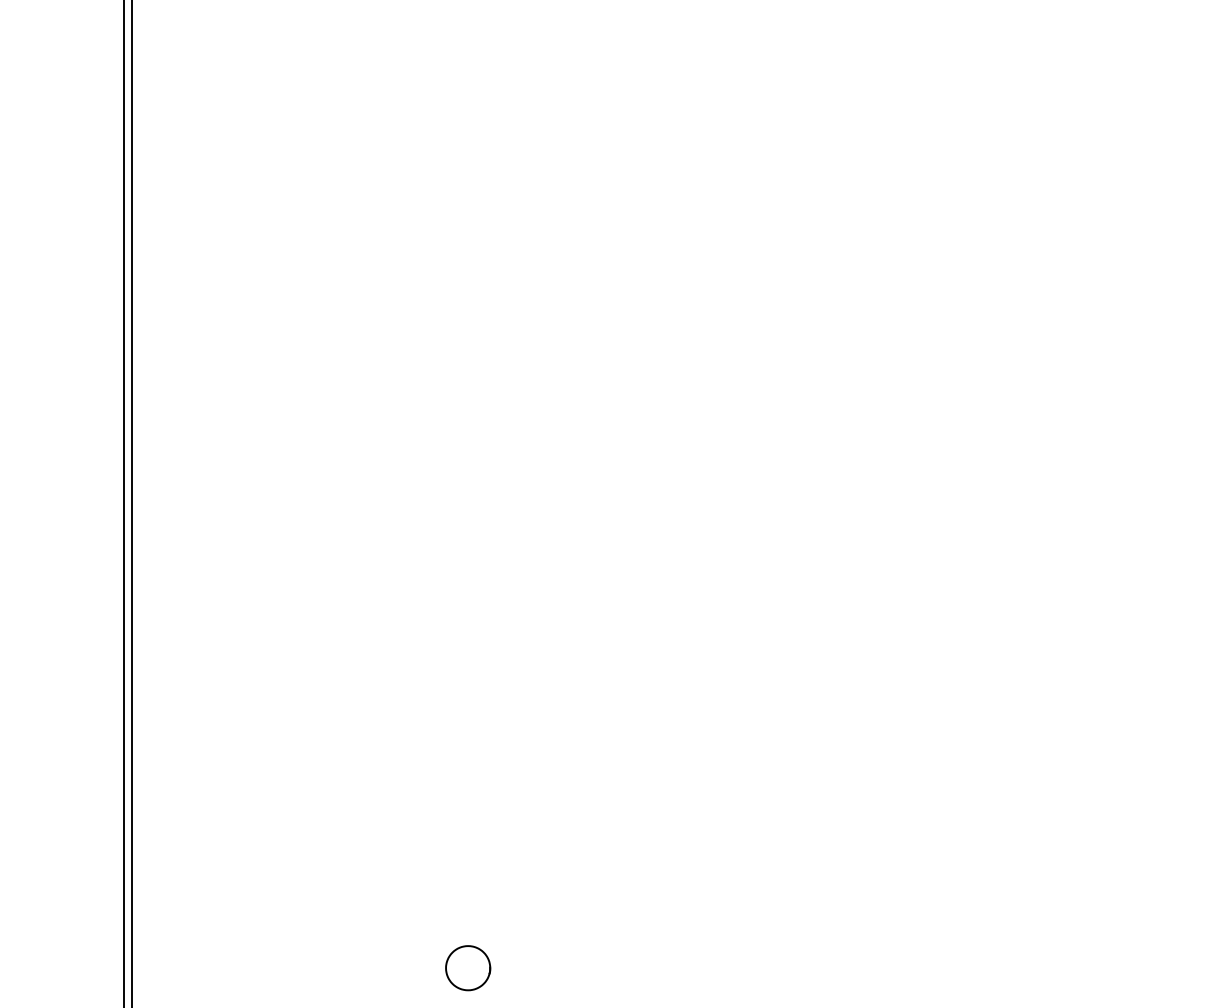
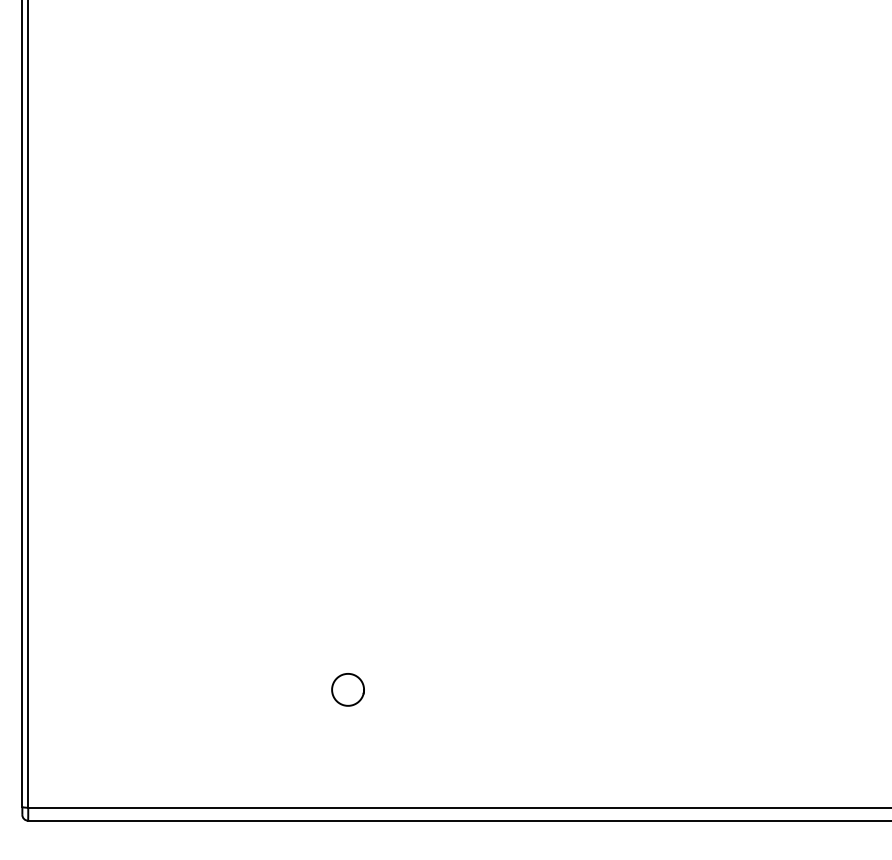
part: (467, 967) -> (347, 689), moved

